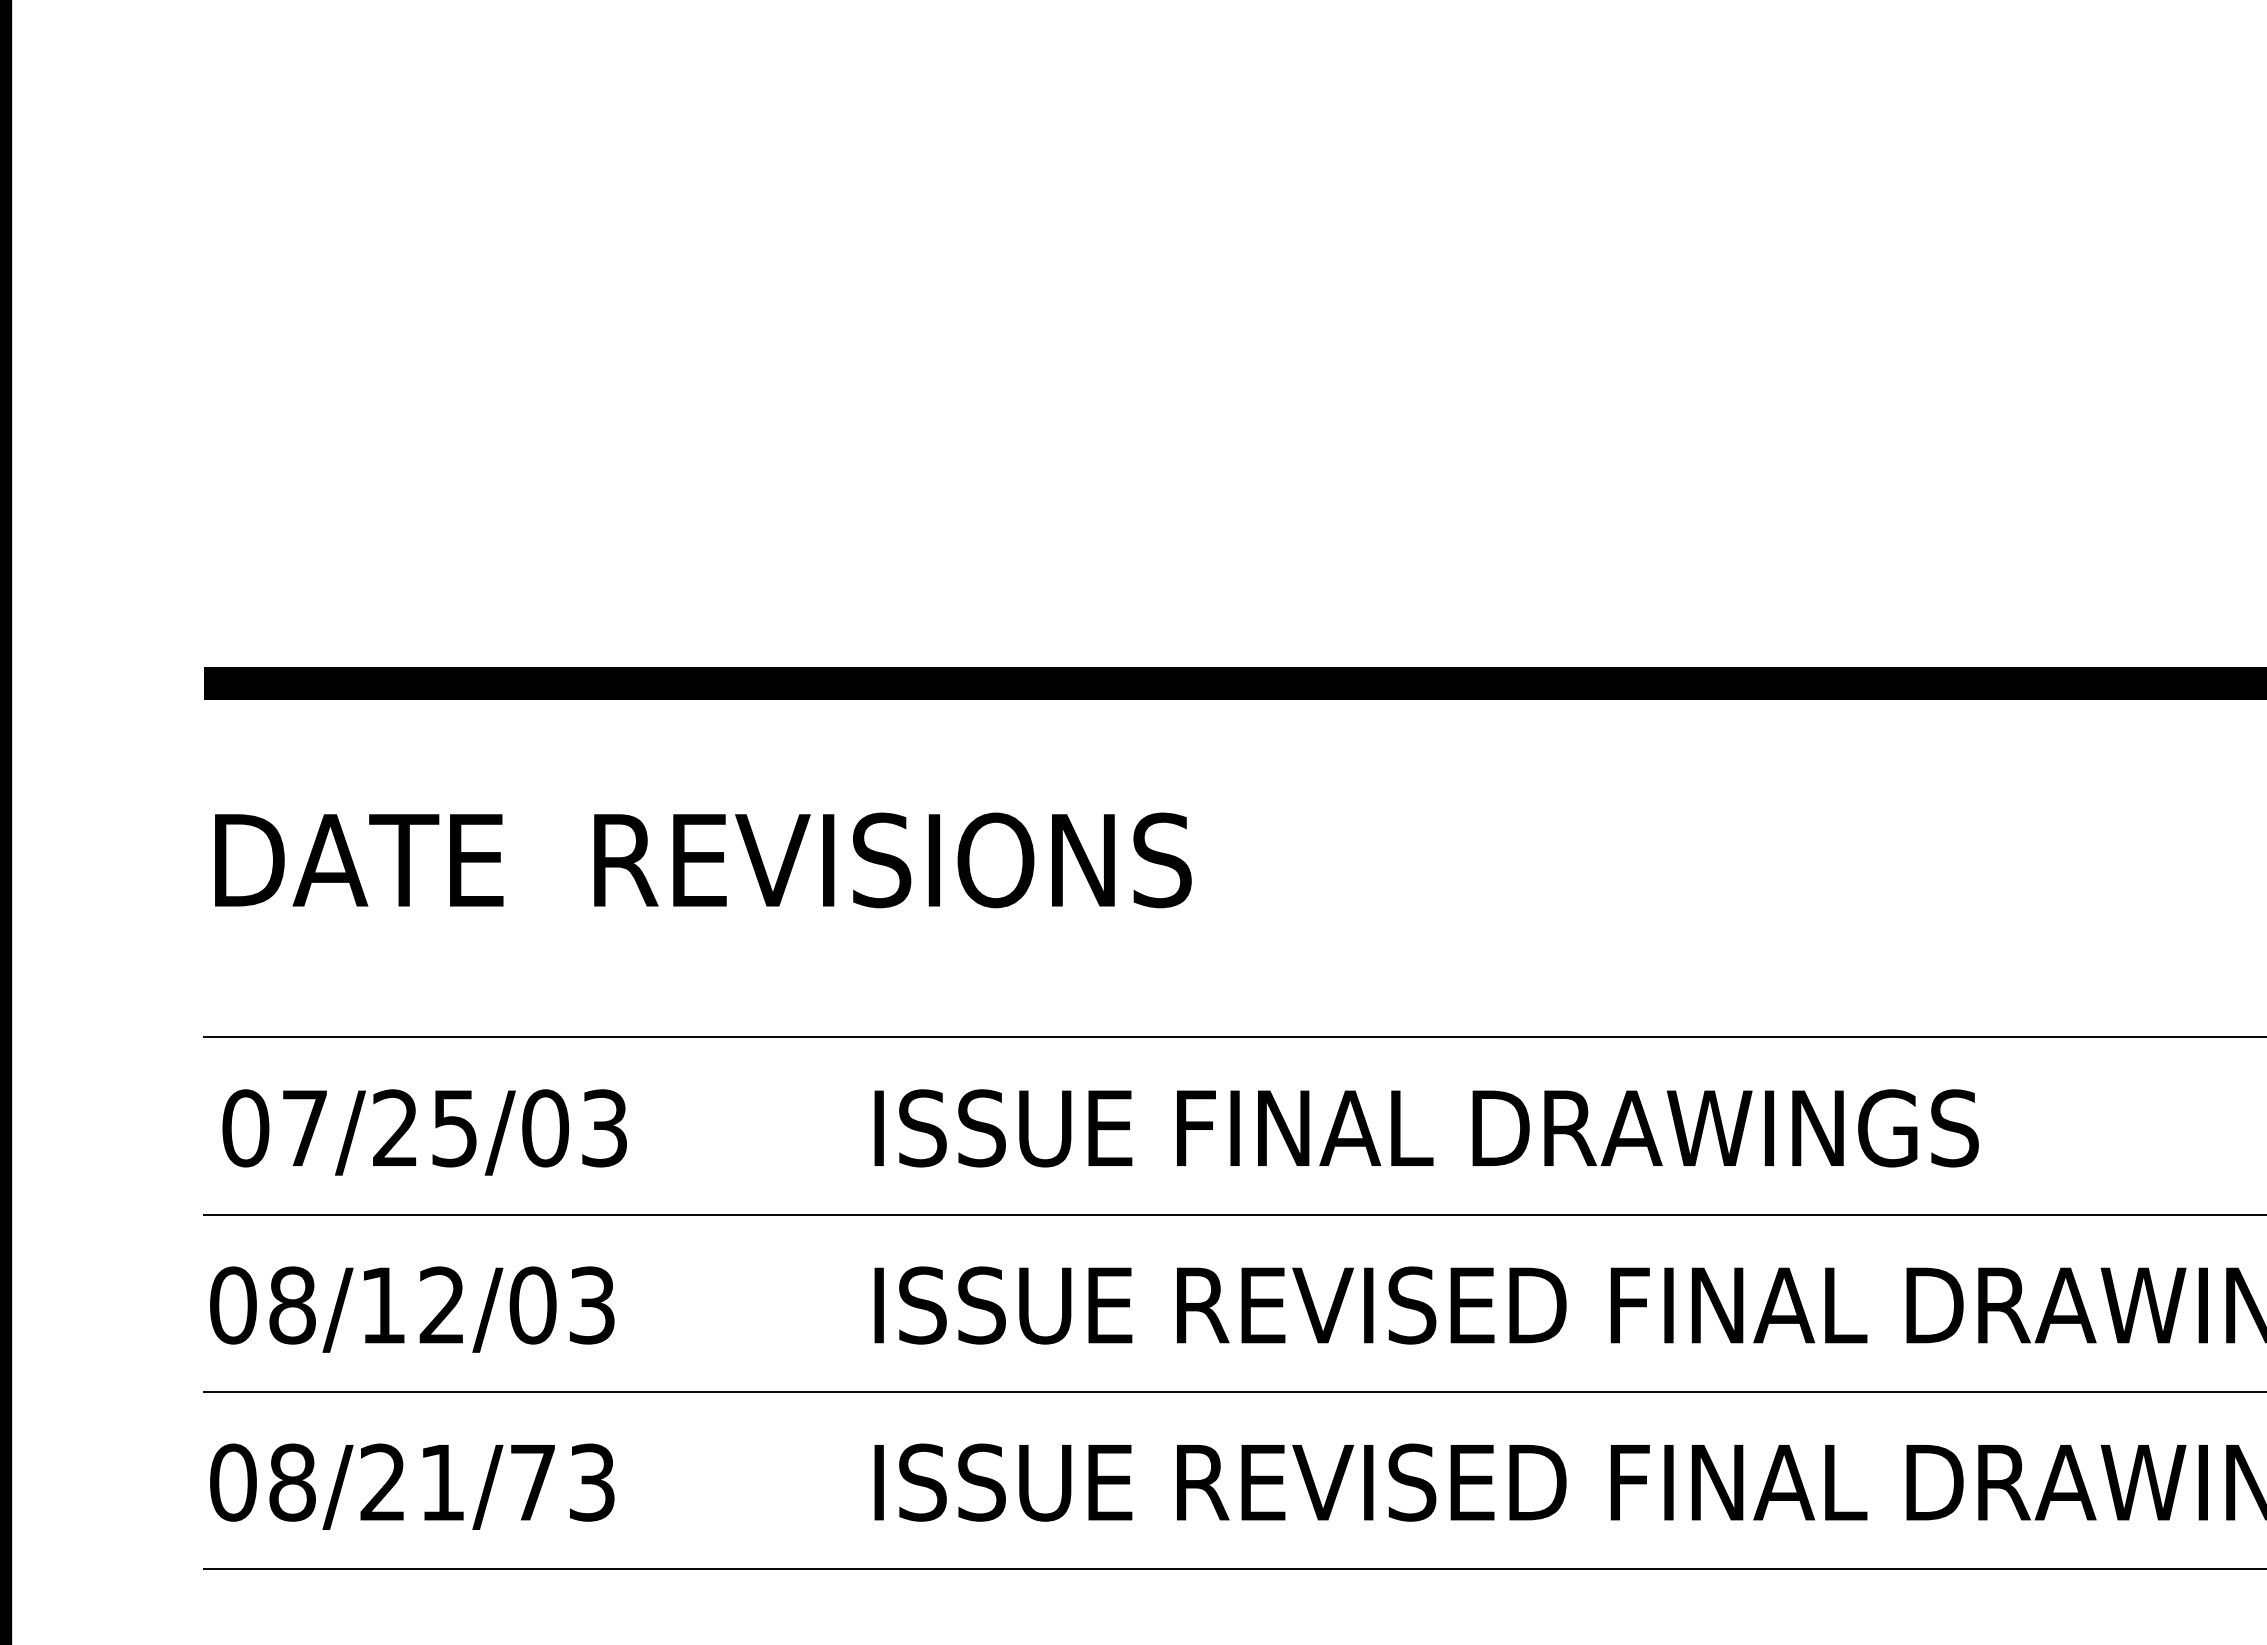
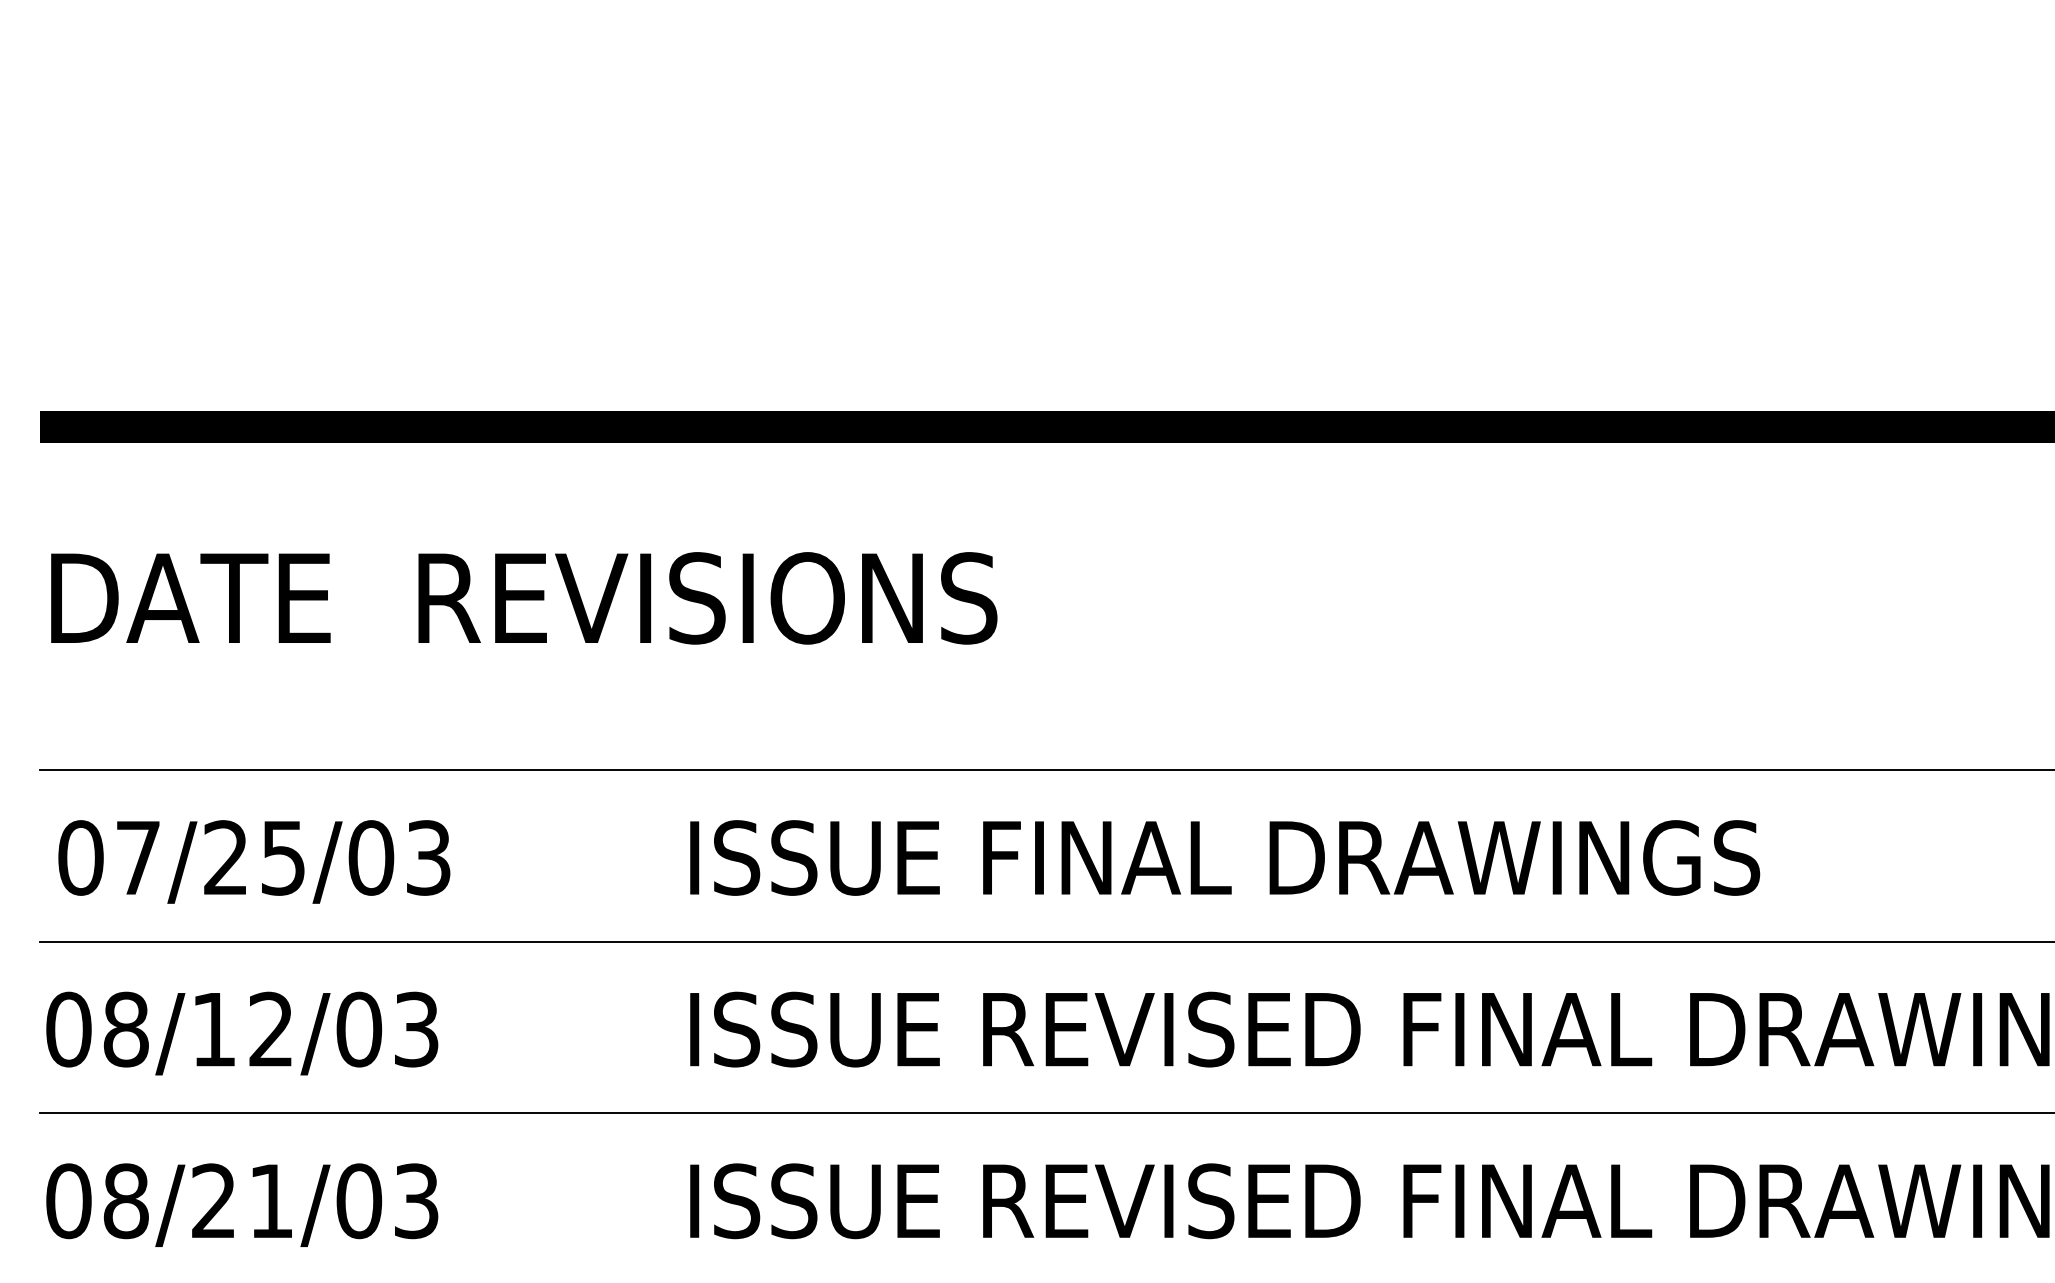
text: (532, 1482) -> (358, 1201), 08/21/73 -> 08/21/03

